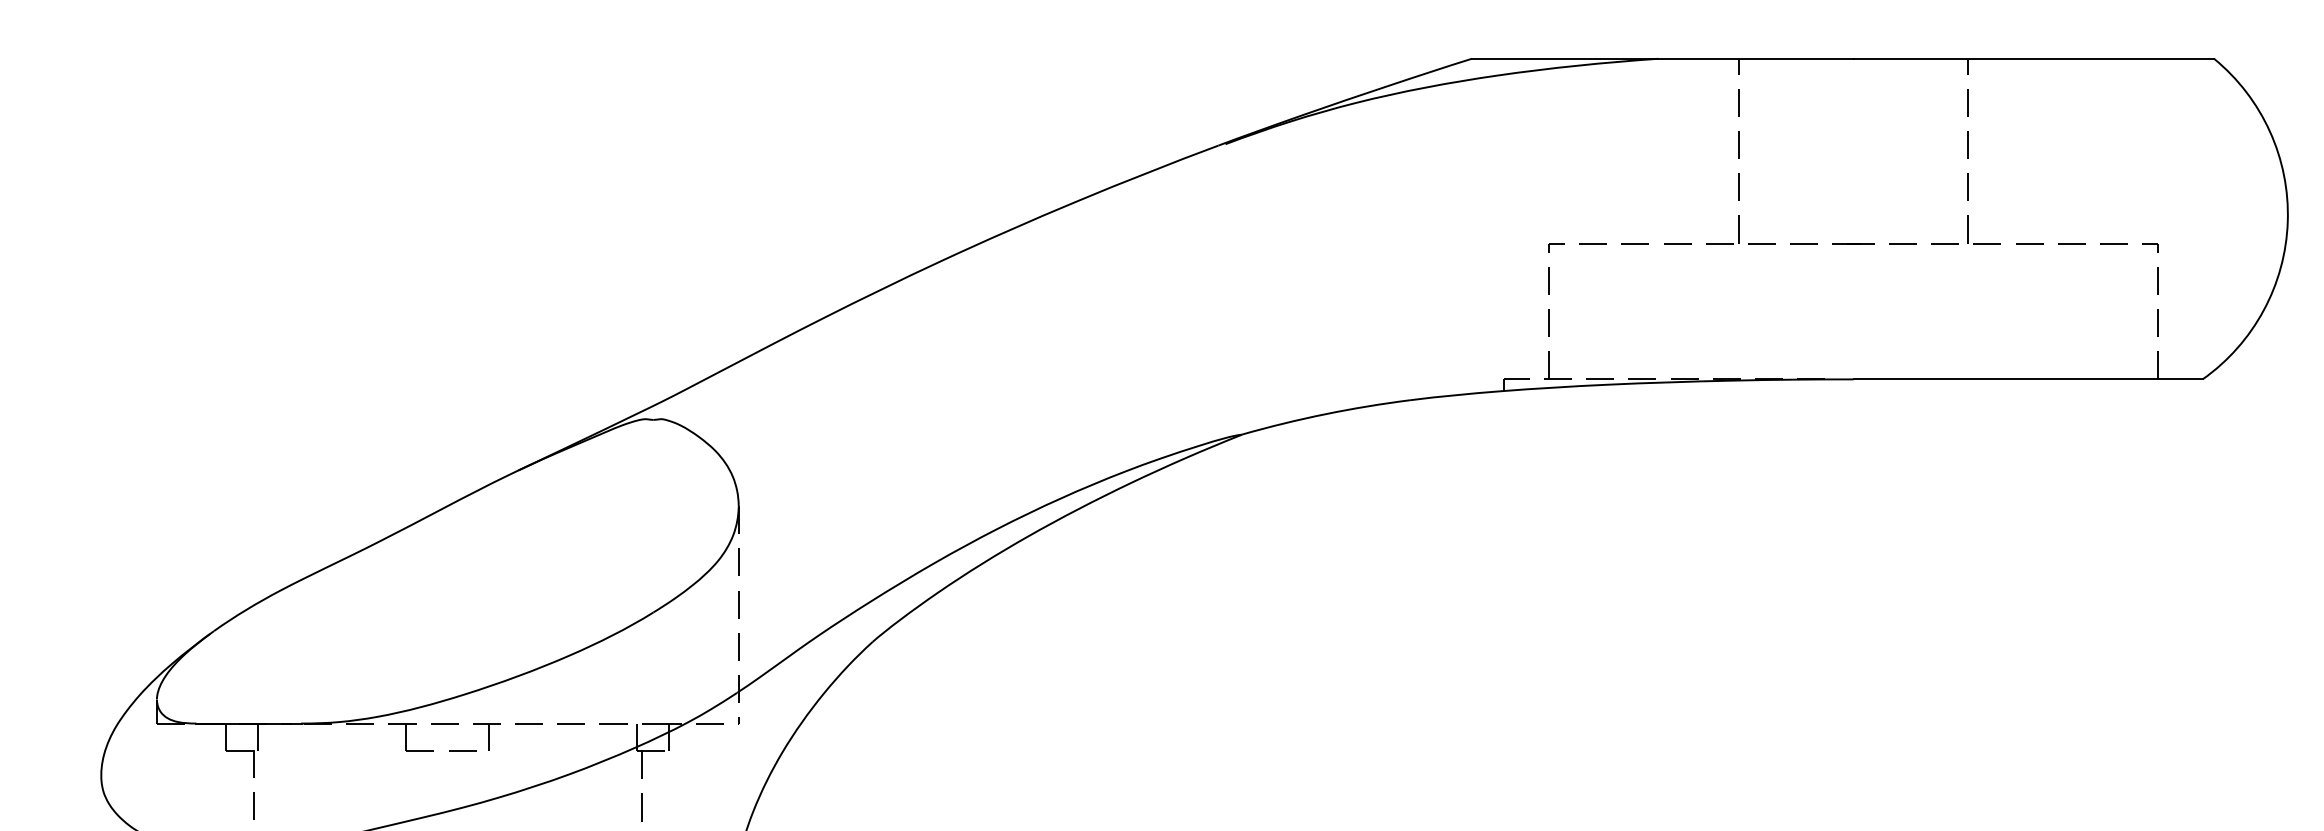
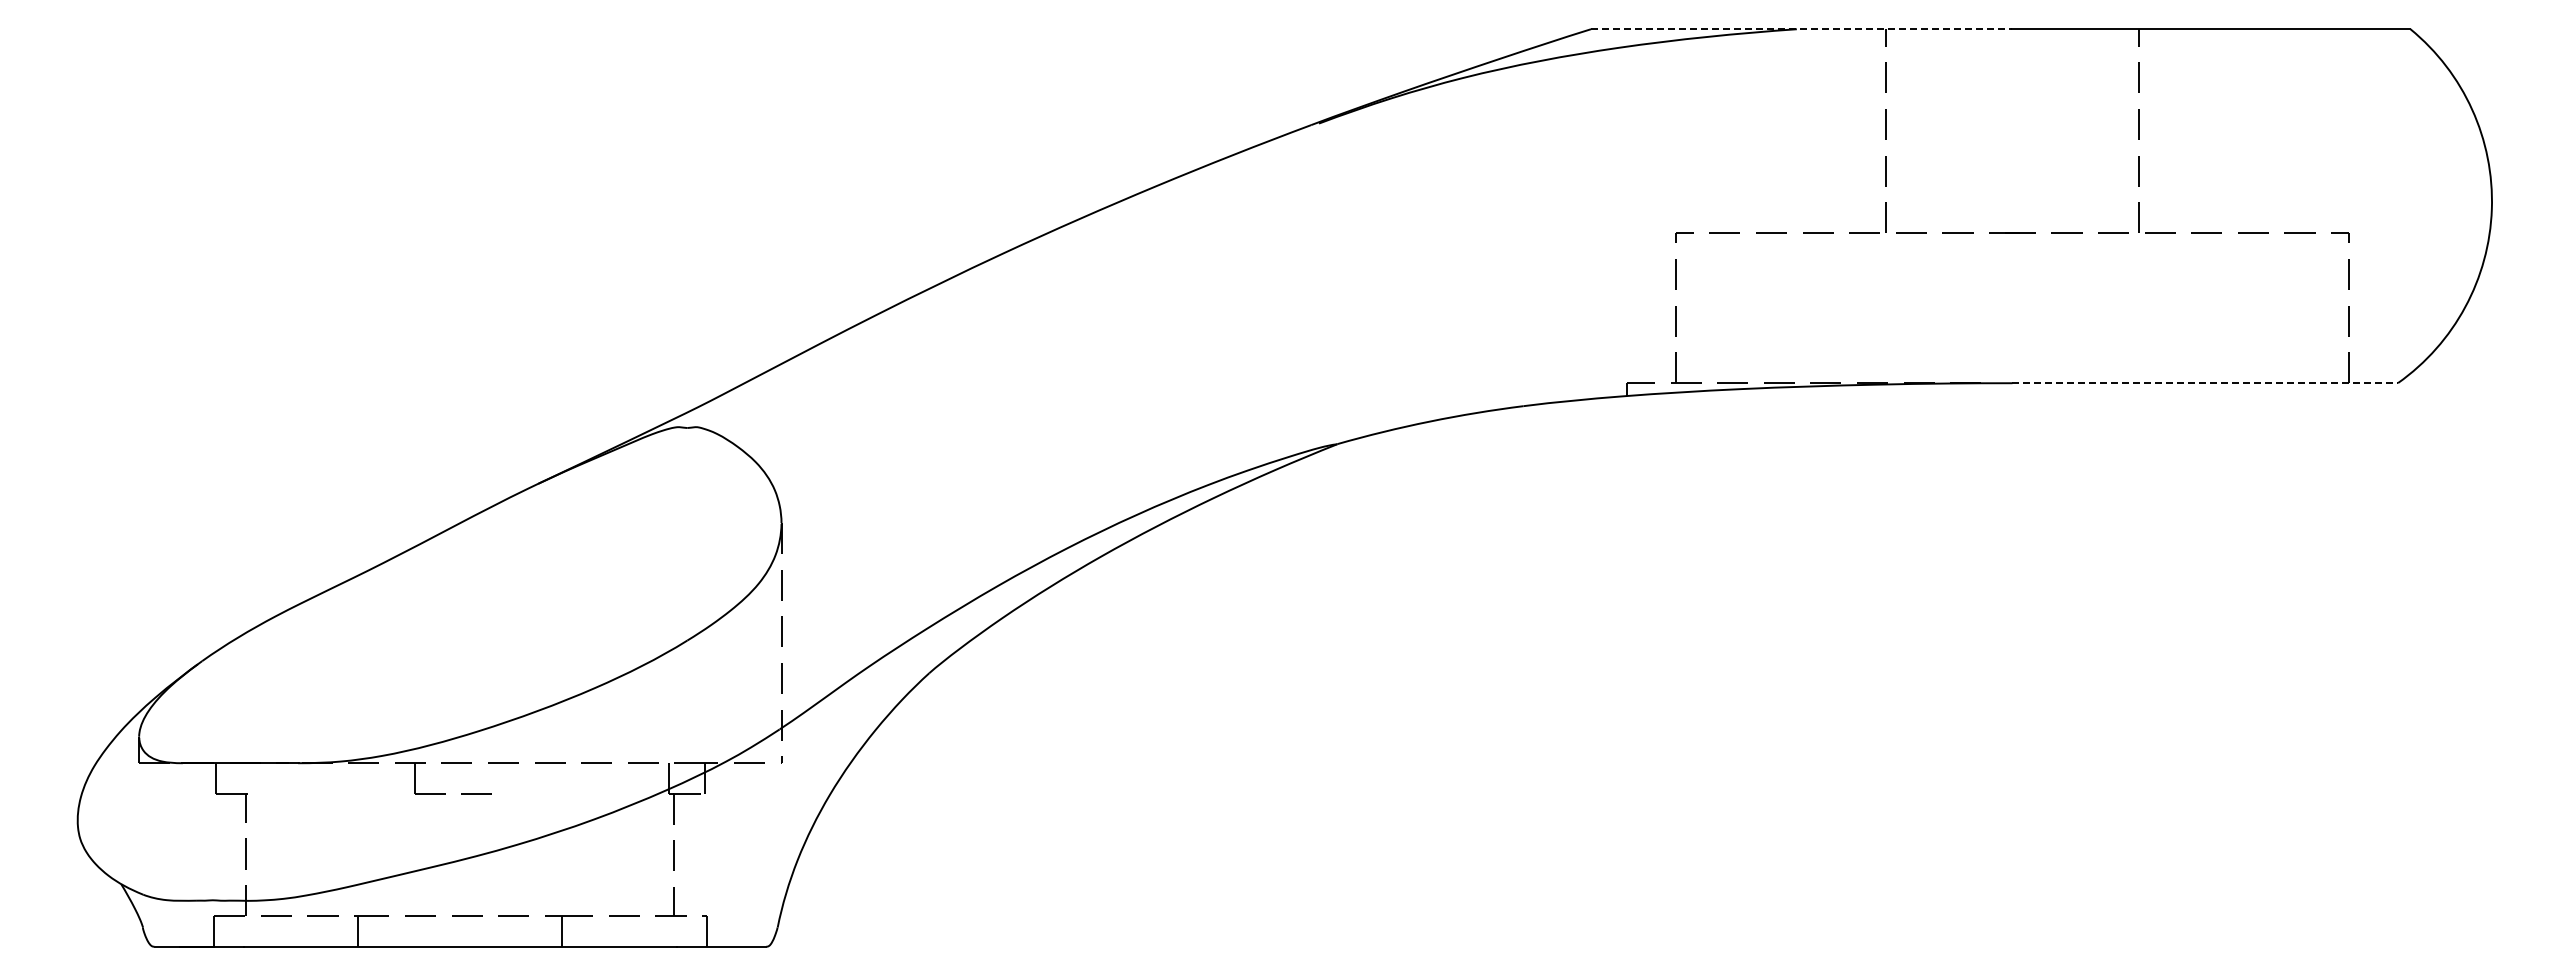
line: (1662, 59) -> (1801, 29), solid -> dashed
line: (2028, 379) -> (2205, 383), solid -> dashed
line: (258, 737) -> (251, 778), removed
line: (489, 737) -> (506, 778), removed

